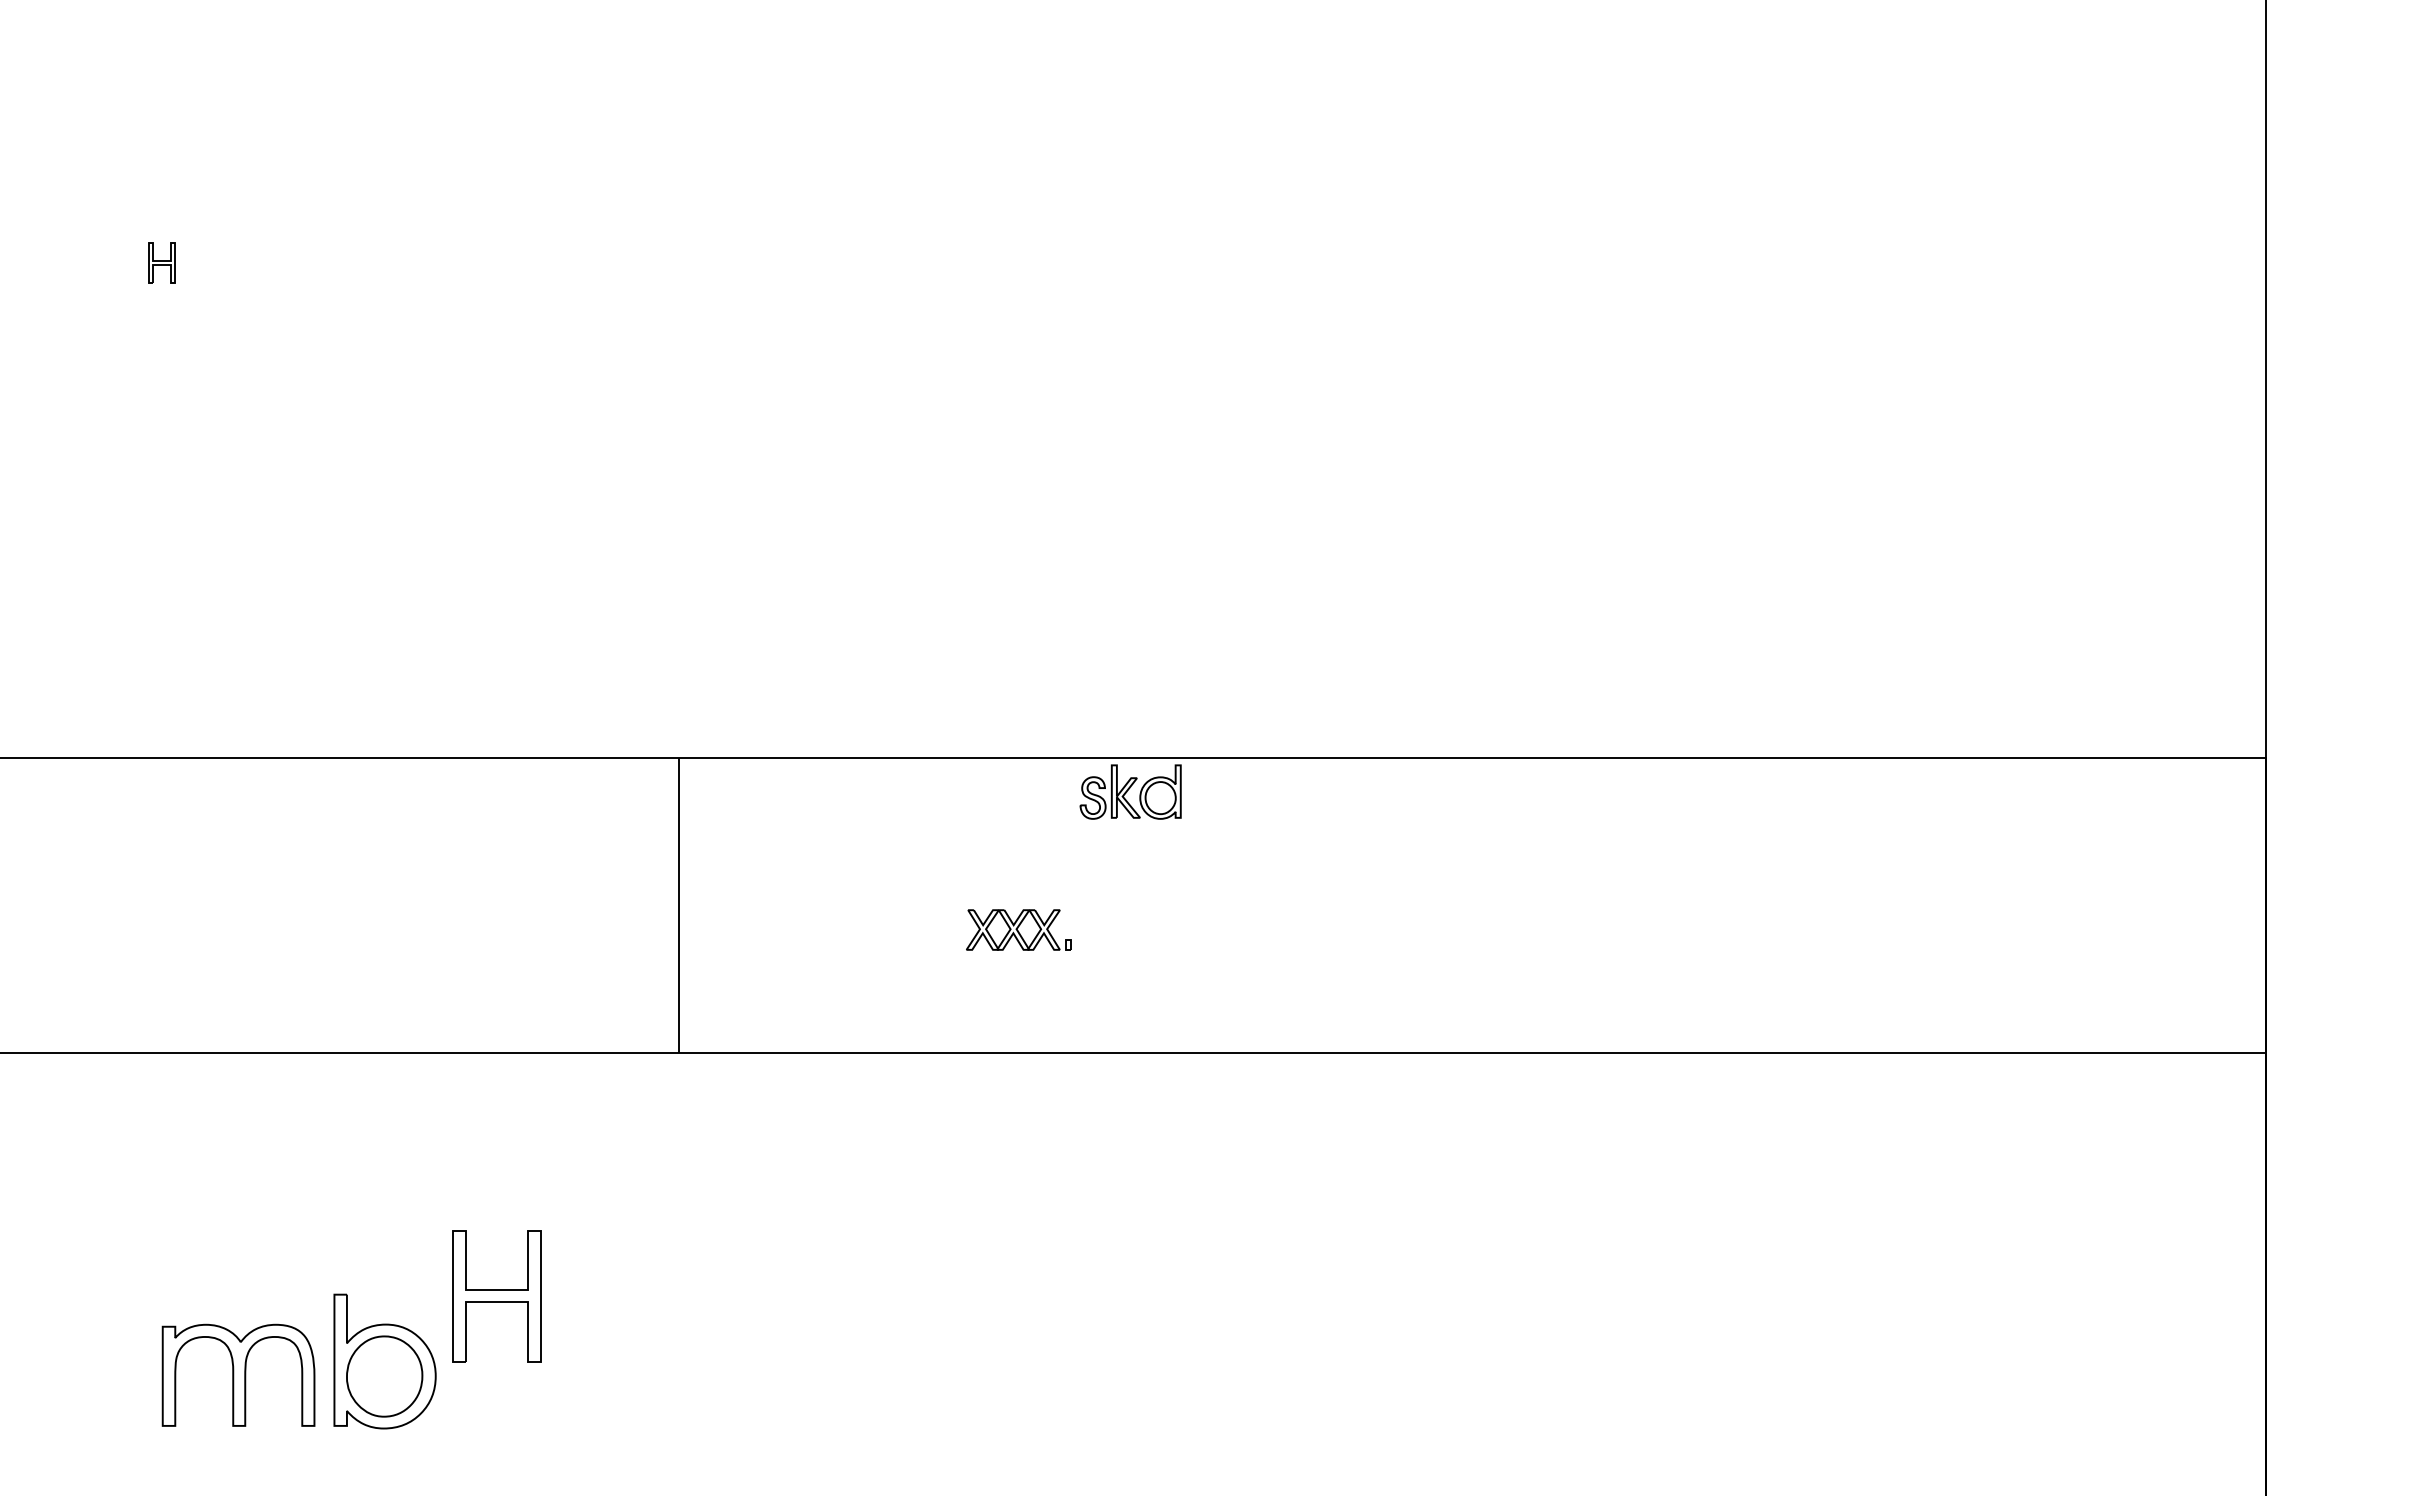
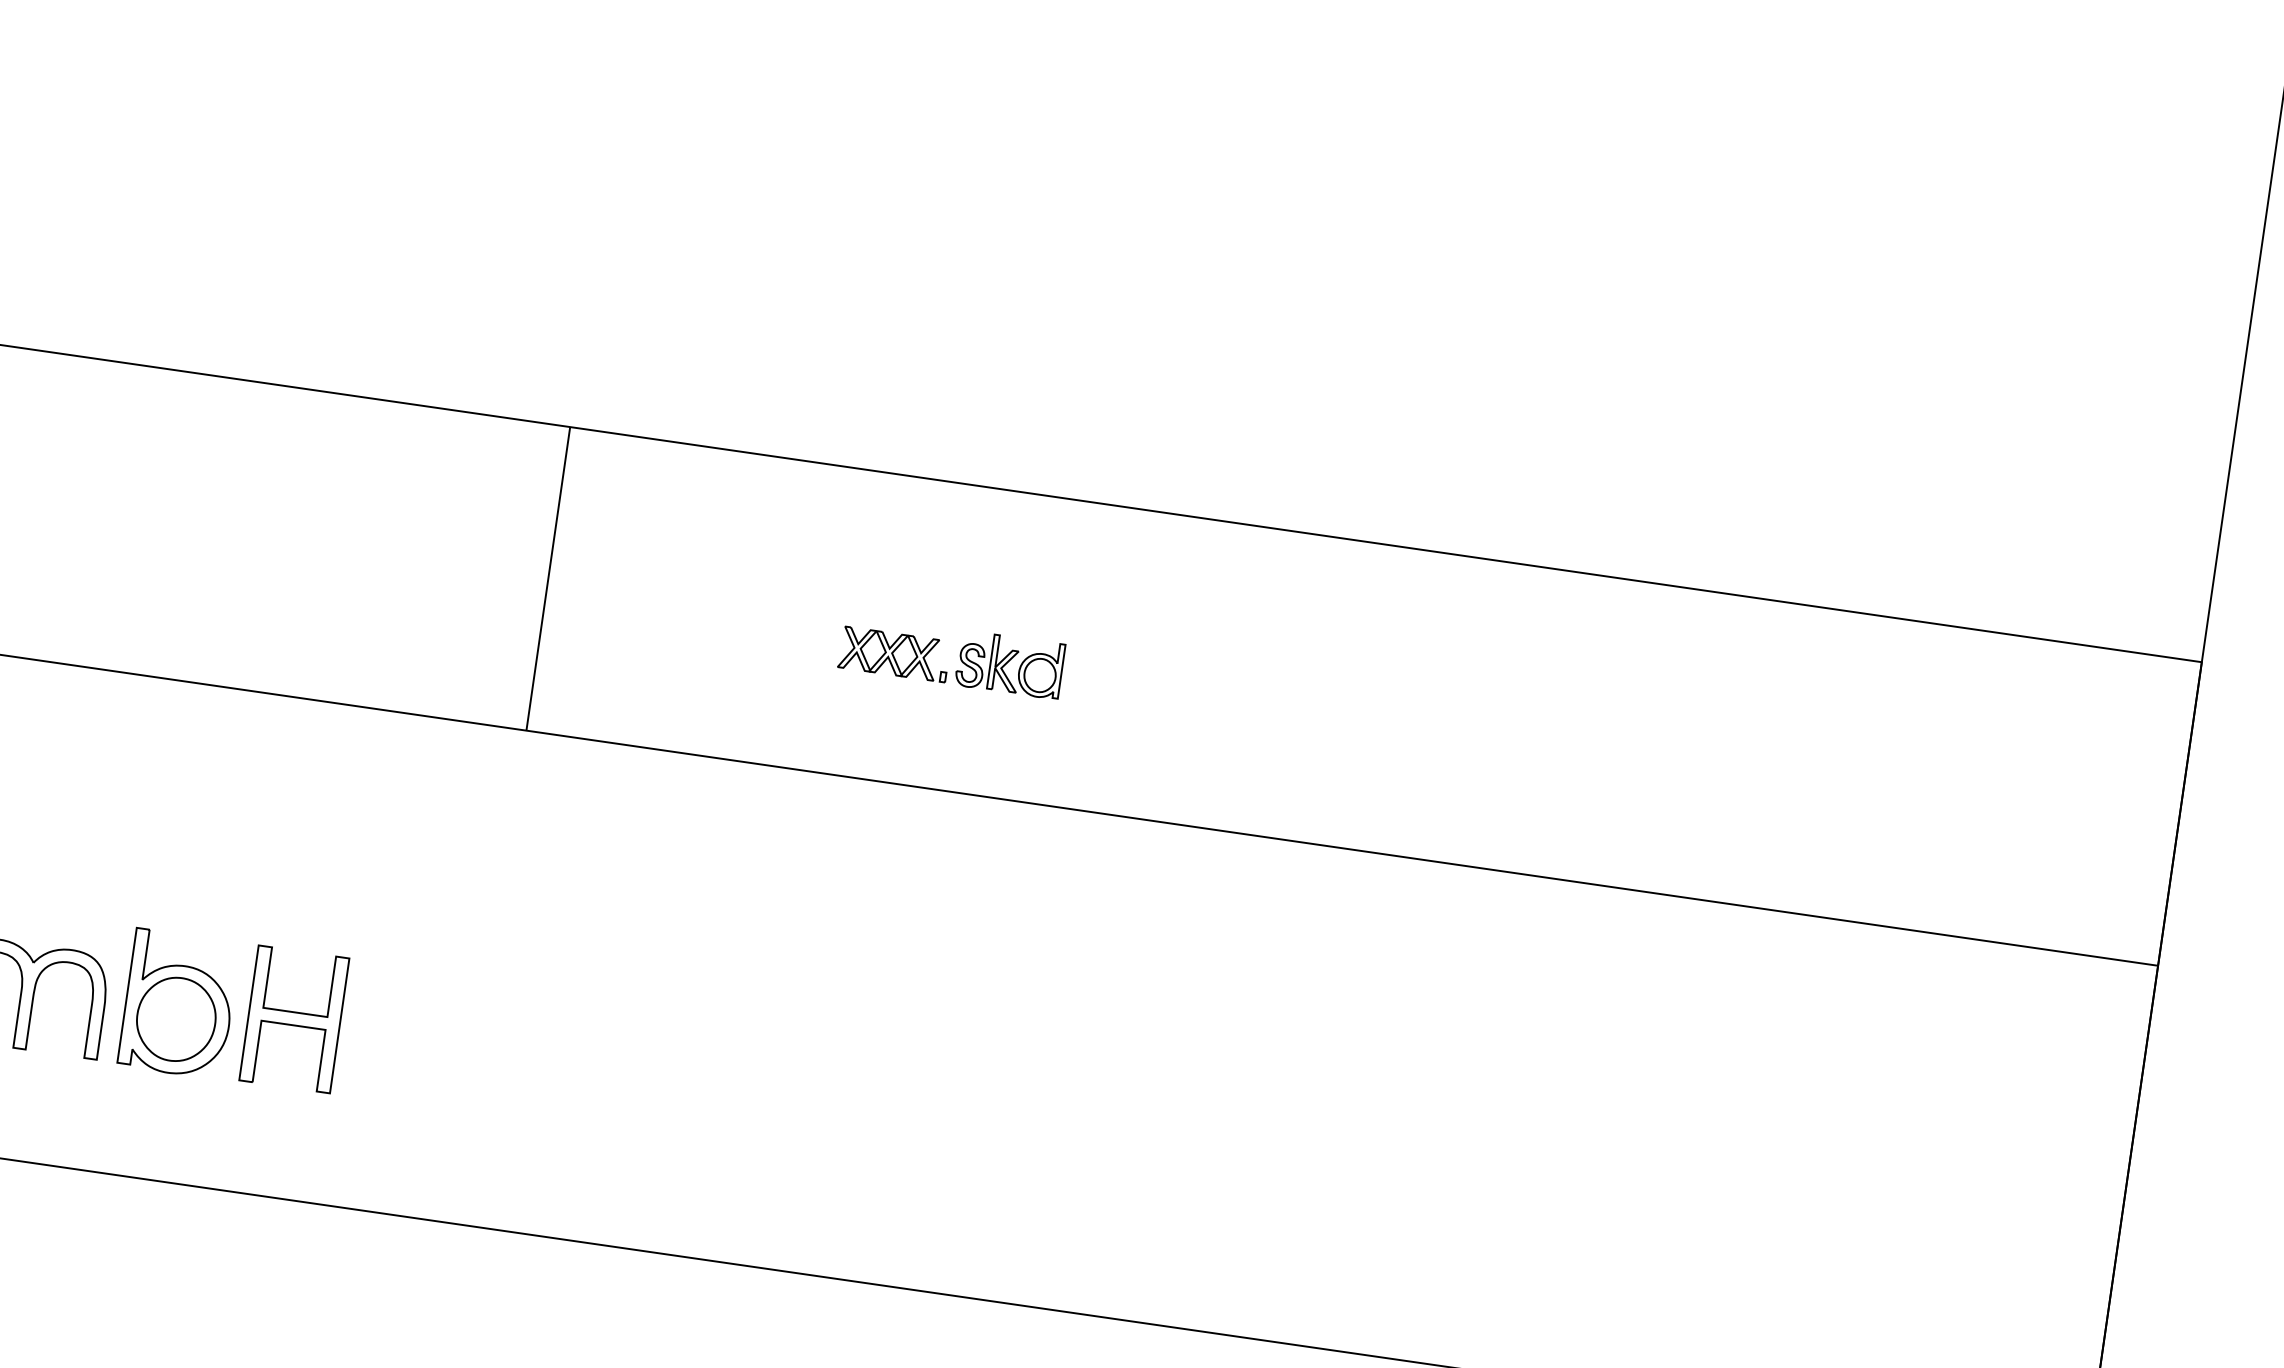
part: (1130, 791) -> (1010, 664), moved
part: (496, 1296) -> (293, 1019), moved

